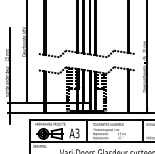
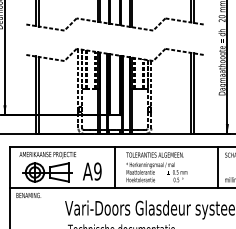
text: (77, 132) -> (97, 169), A3 -> A9

